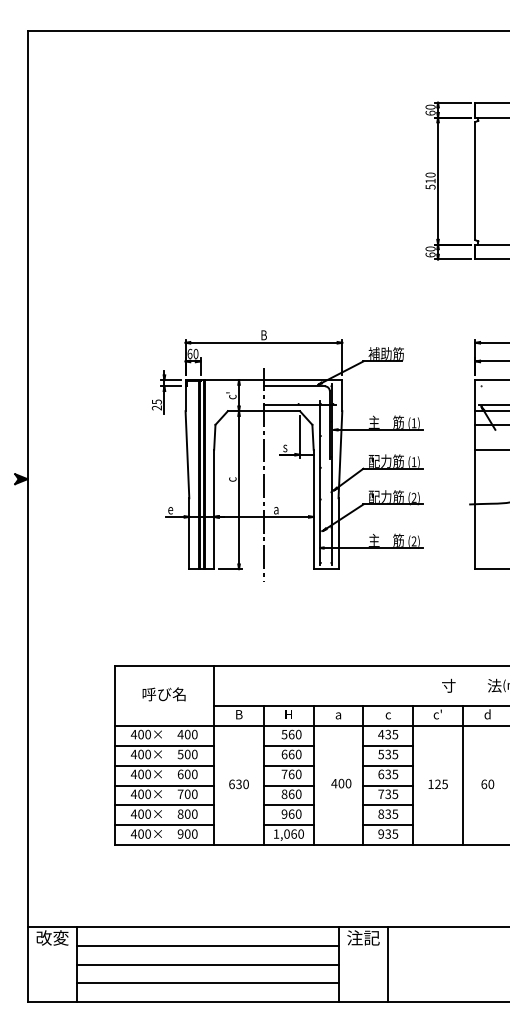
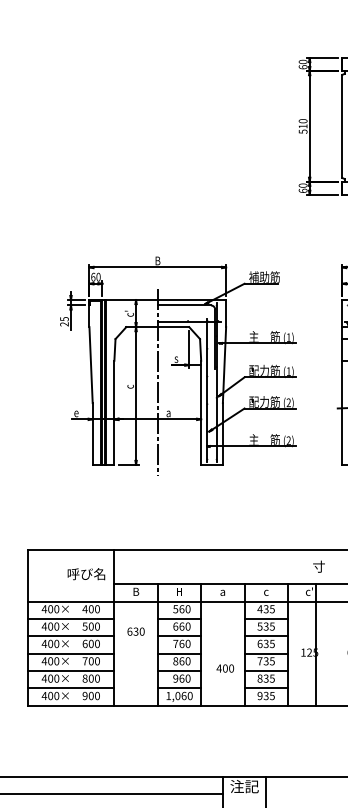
text: (163, 694) -> (85, 574), moved
line: (462, 775) -> (315, 644), moved
text: (341, 783) -> (225, 668), moved
text: (238, 784) -> (135, 631), moved

